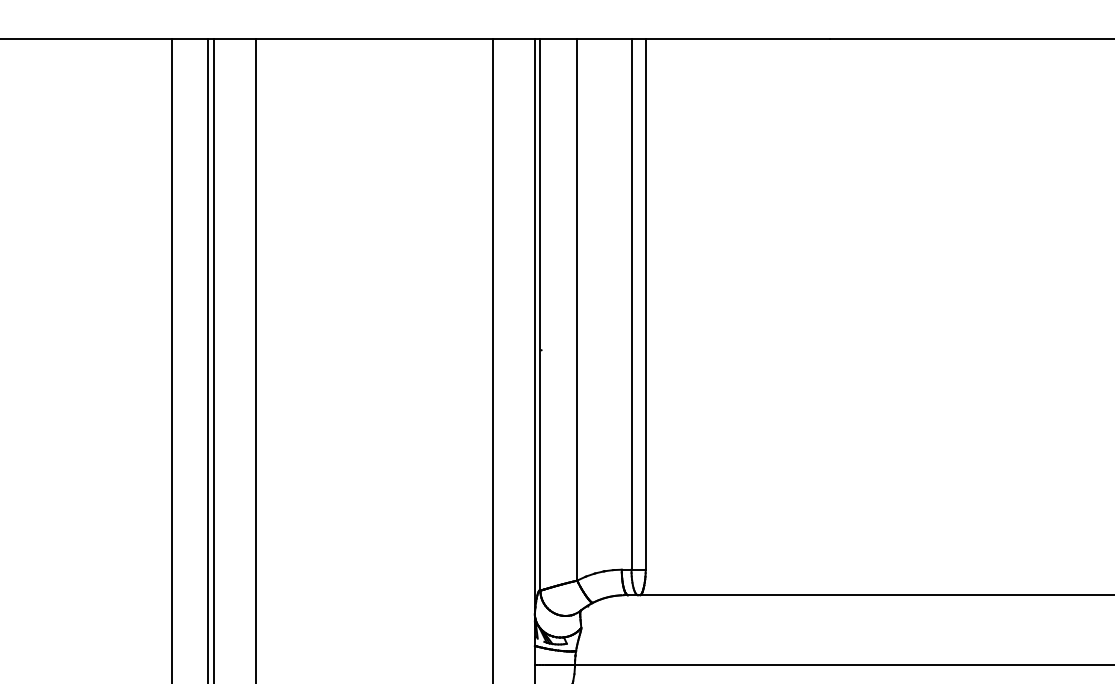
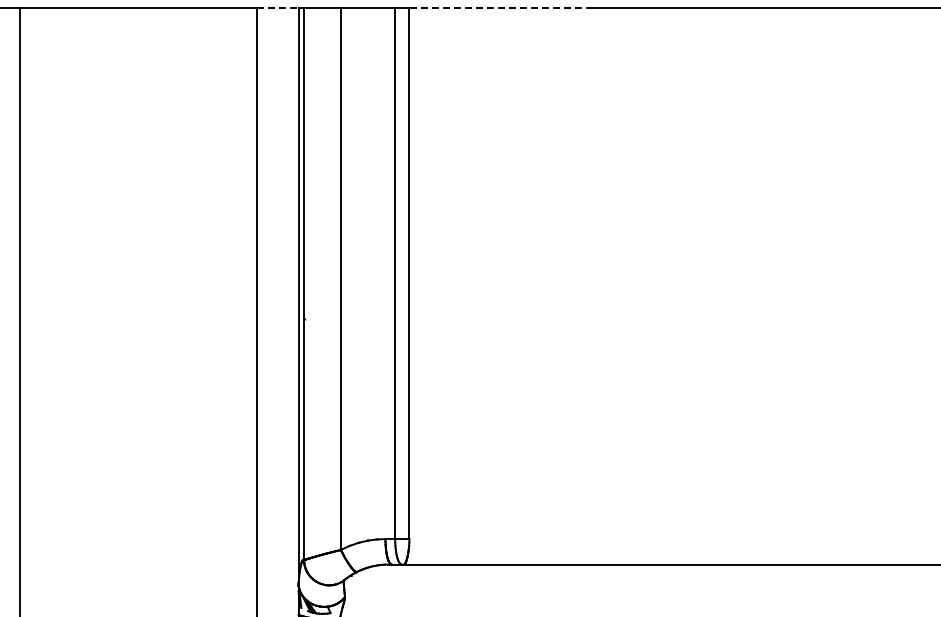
line: (513, 38) -> (277, 7), solid -> dashed
line: (737, 38) -> (501, 7), solid -> dashed

